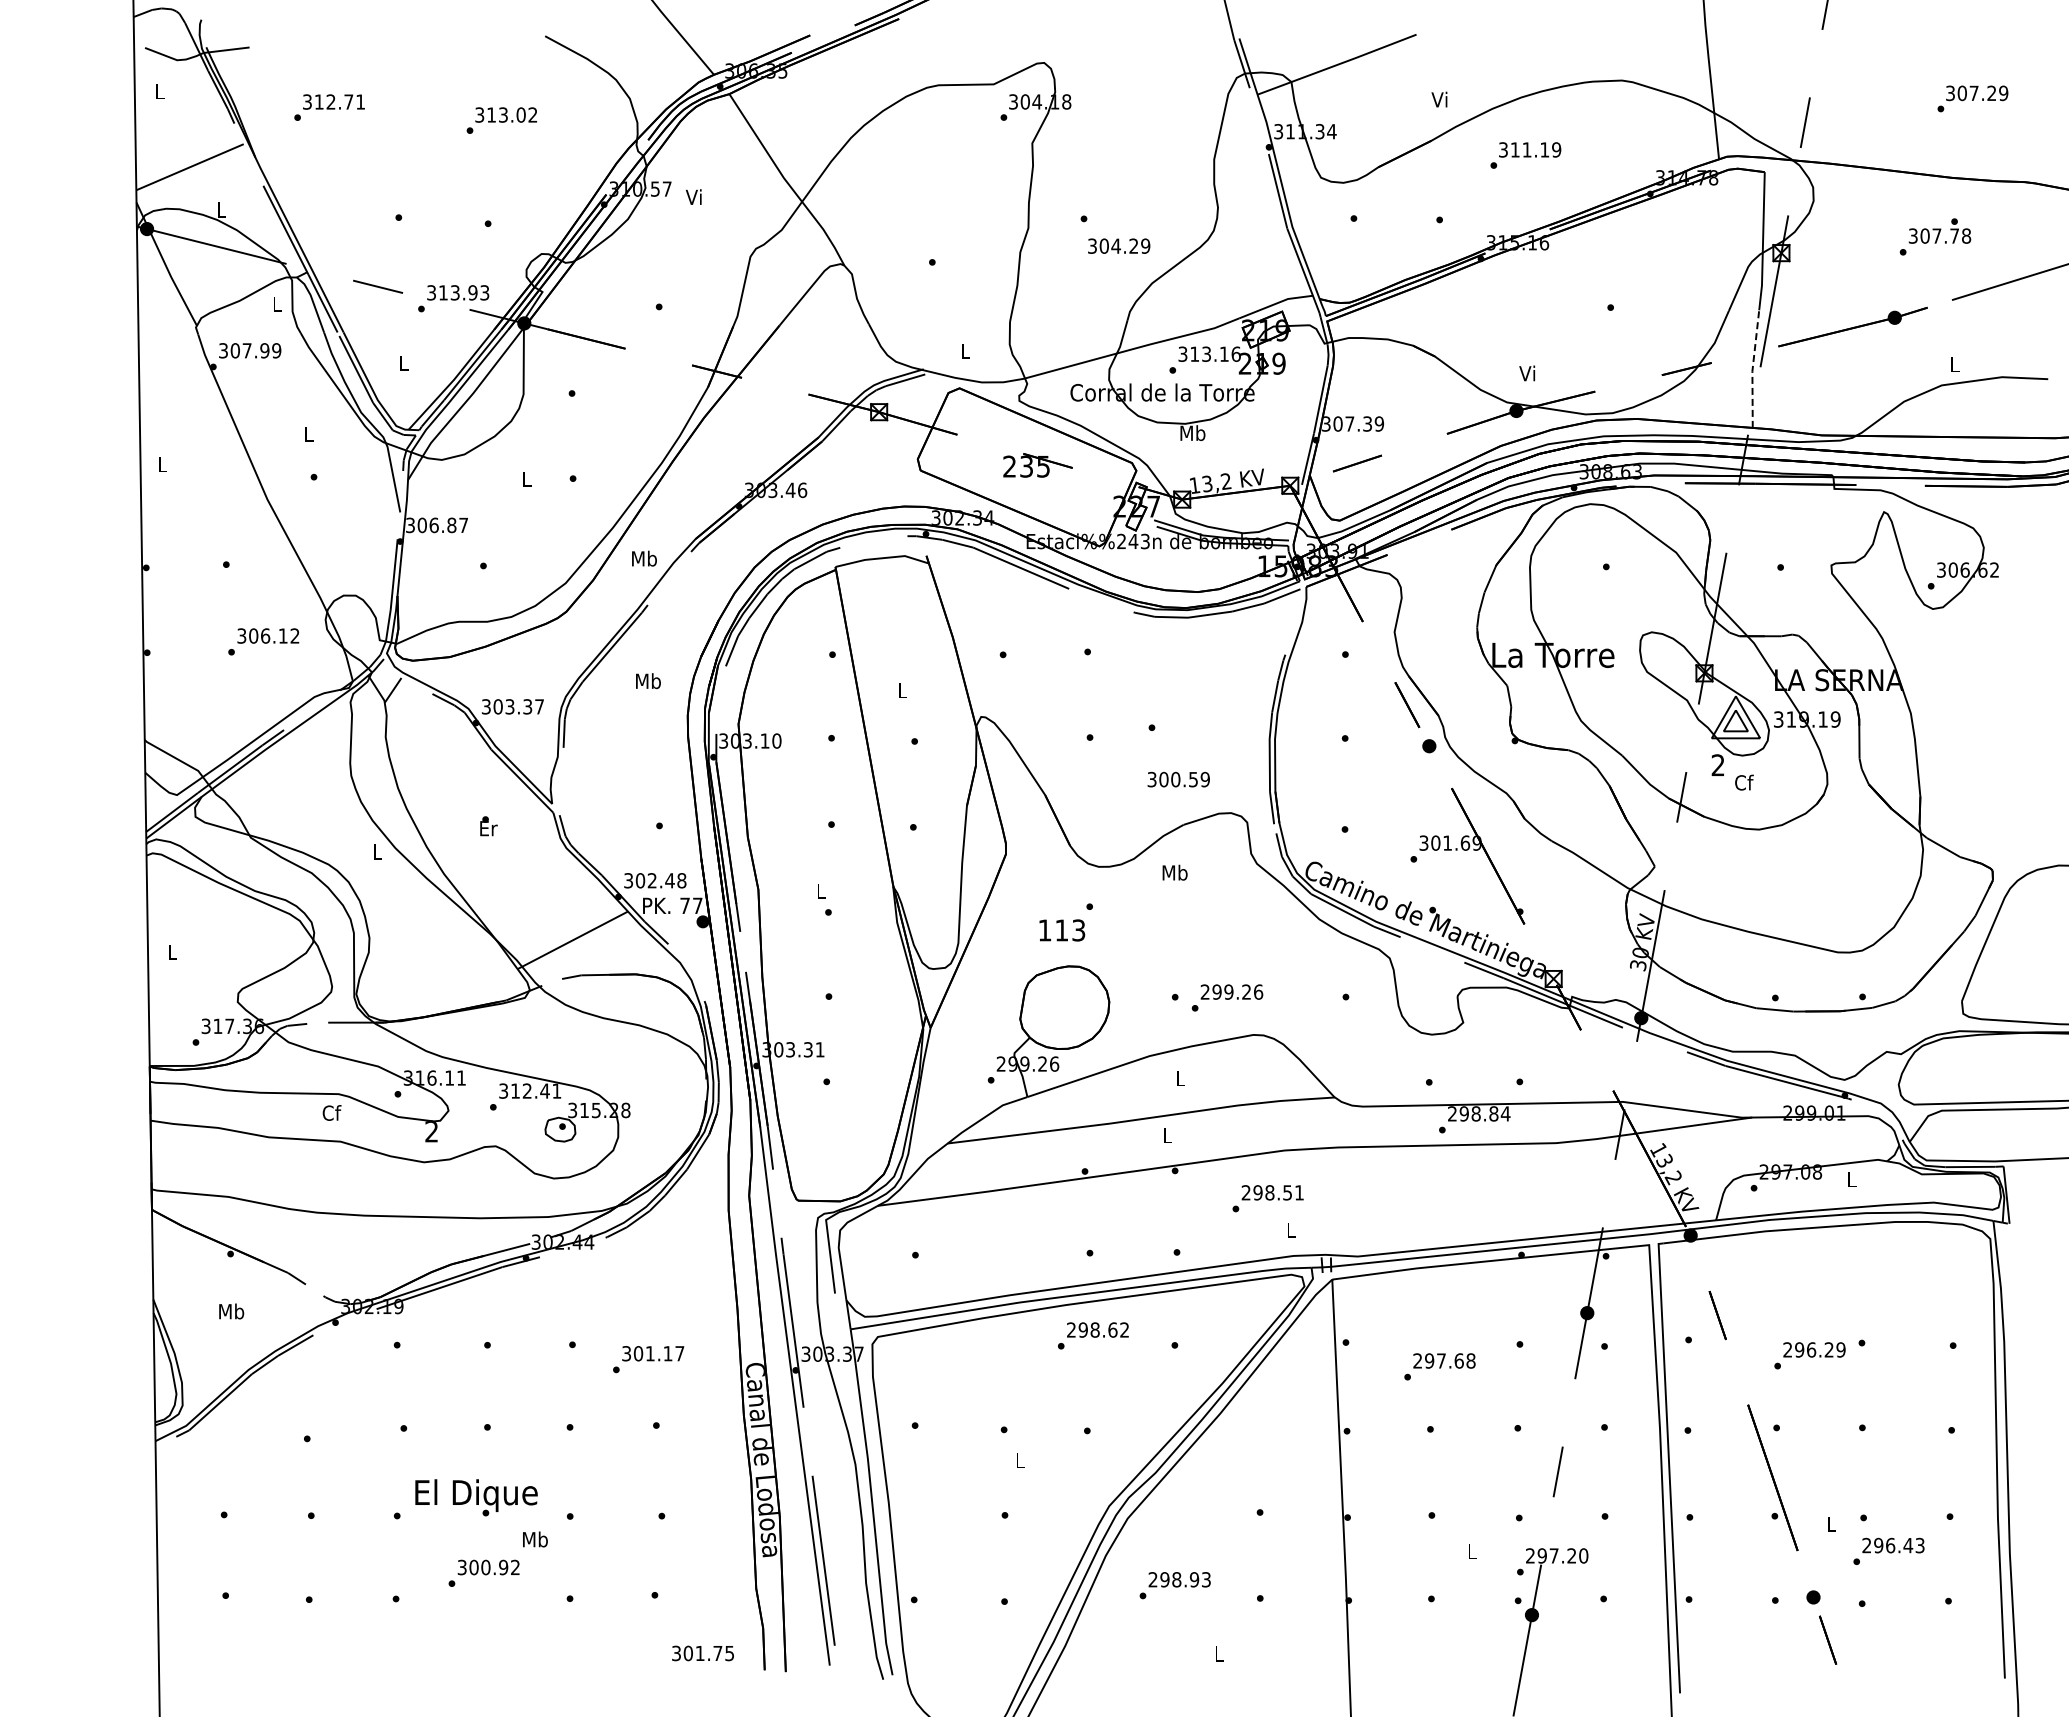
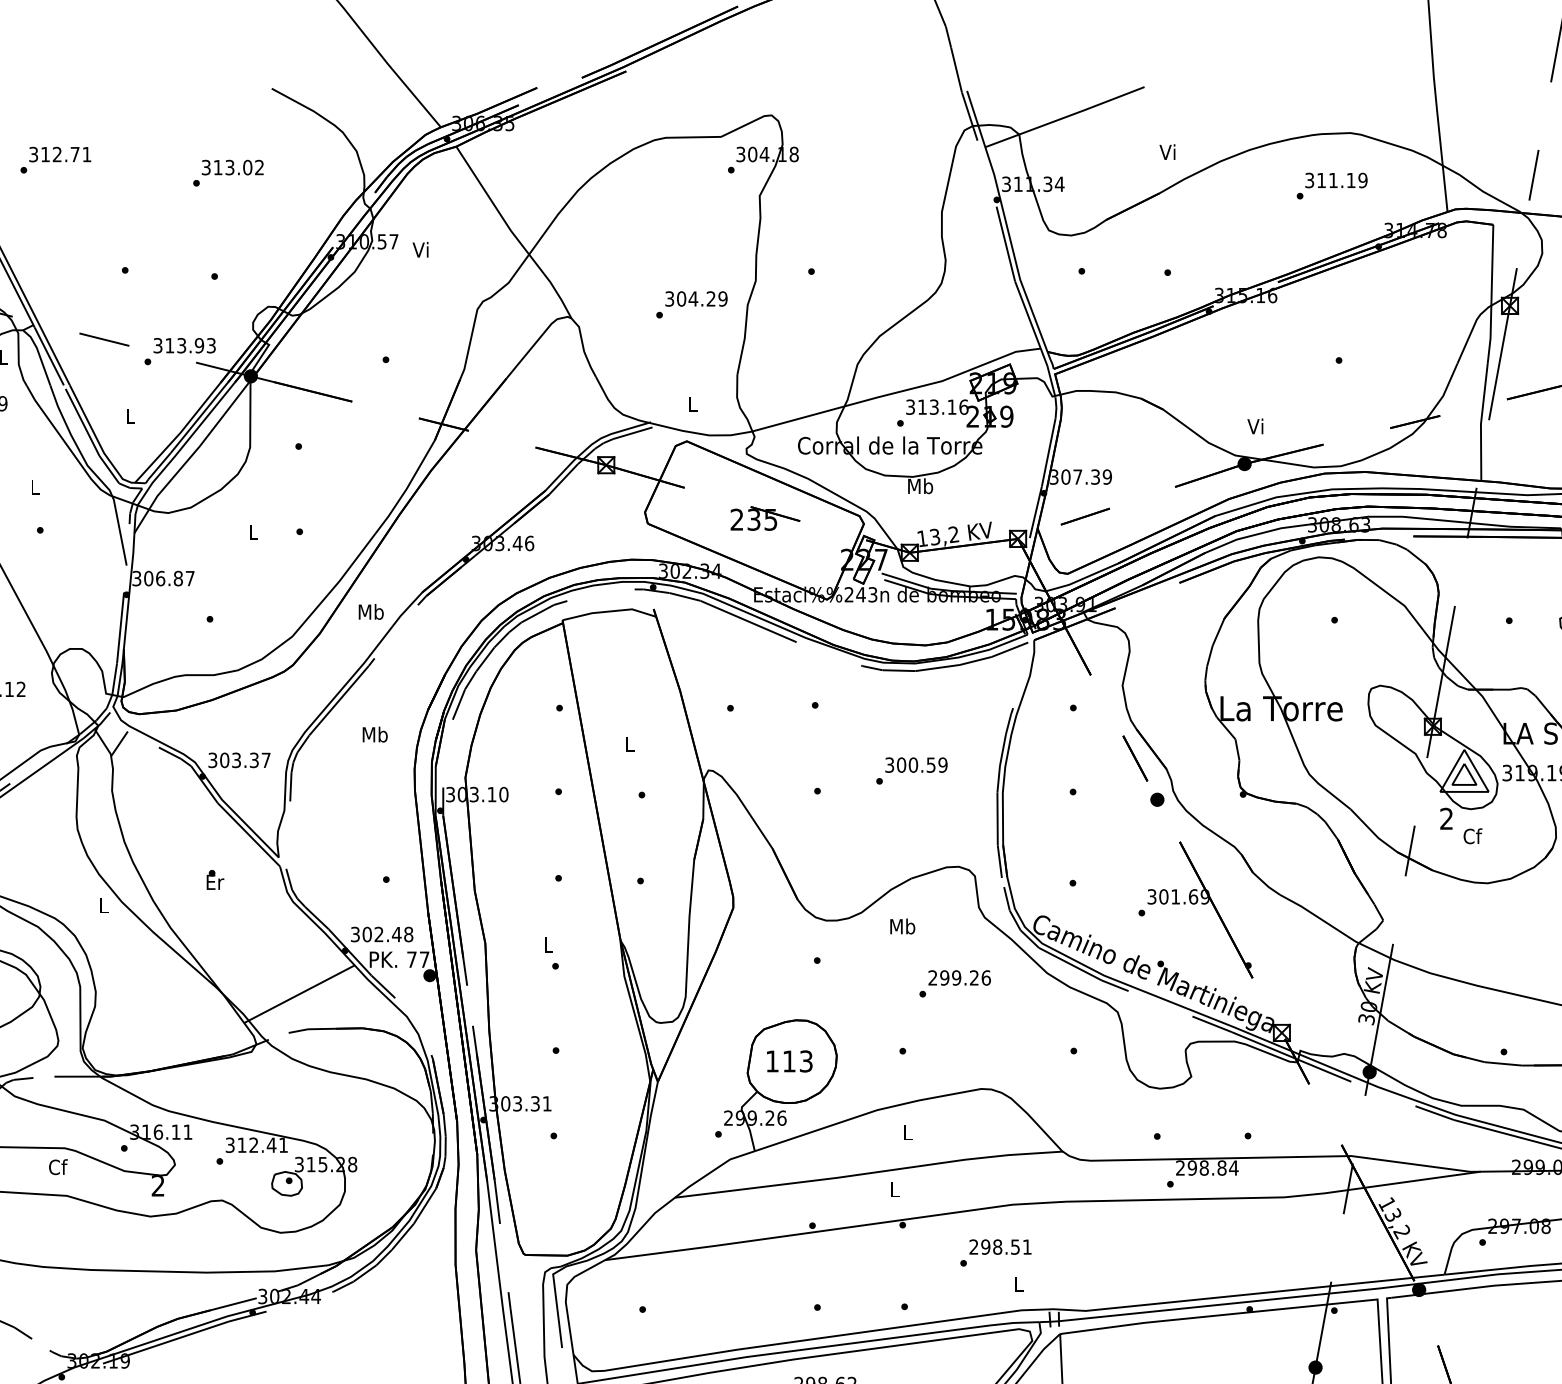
text: (1525, 155) -> (1331, 186), moved
text: (1119, 245) -> (696, 298), moved
line: (1752, 369) -> (1481, 422), dashed -> solid
text: (1178, 779) -> (916, 765), moved
text: (1062, 930) -> (789, 1061), moved
text: (1227, 997) -> (955, 983), moved

